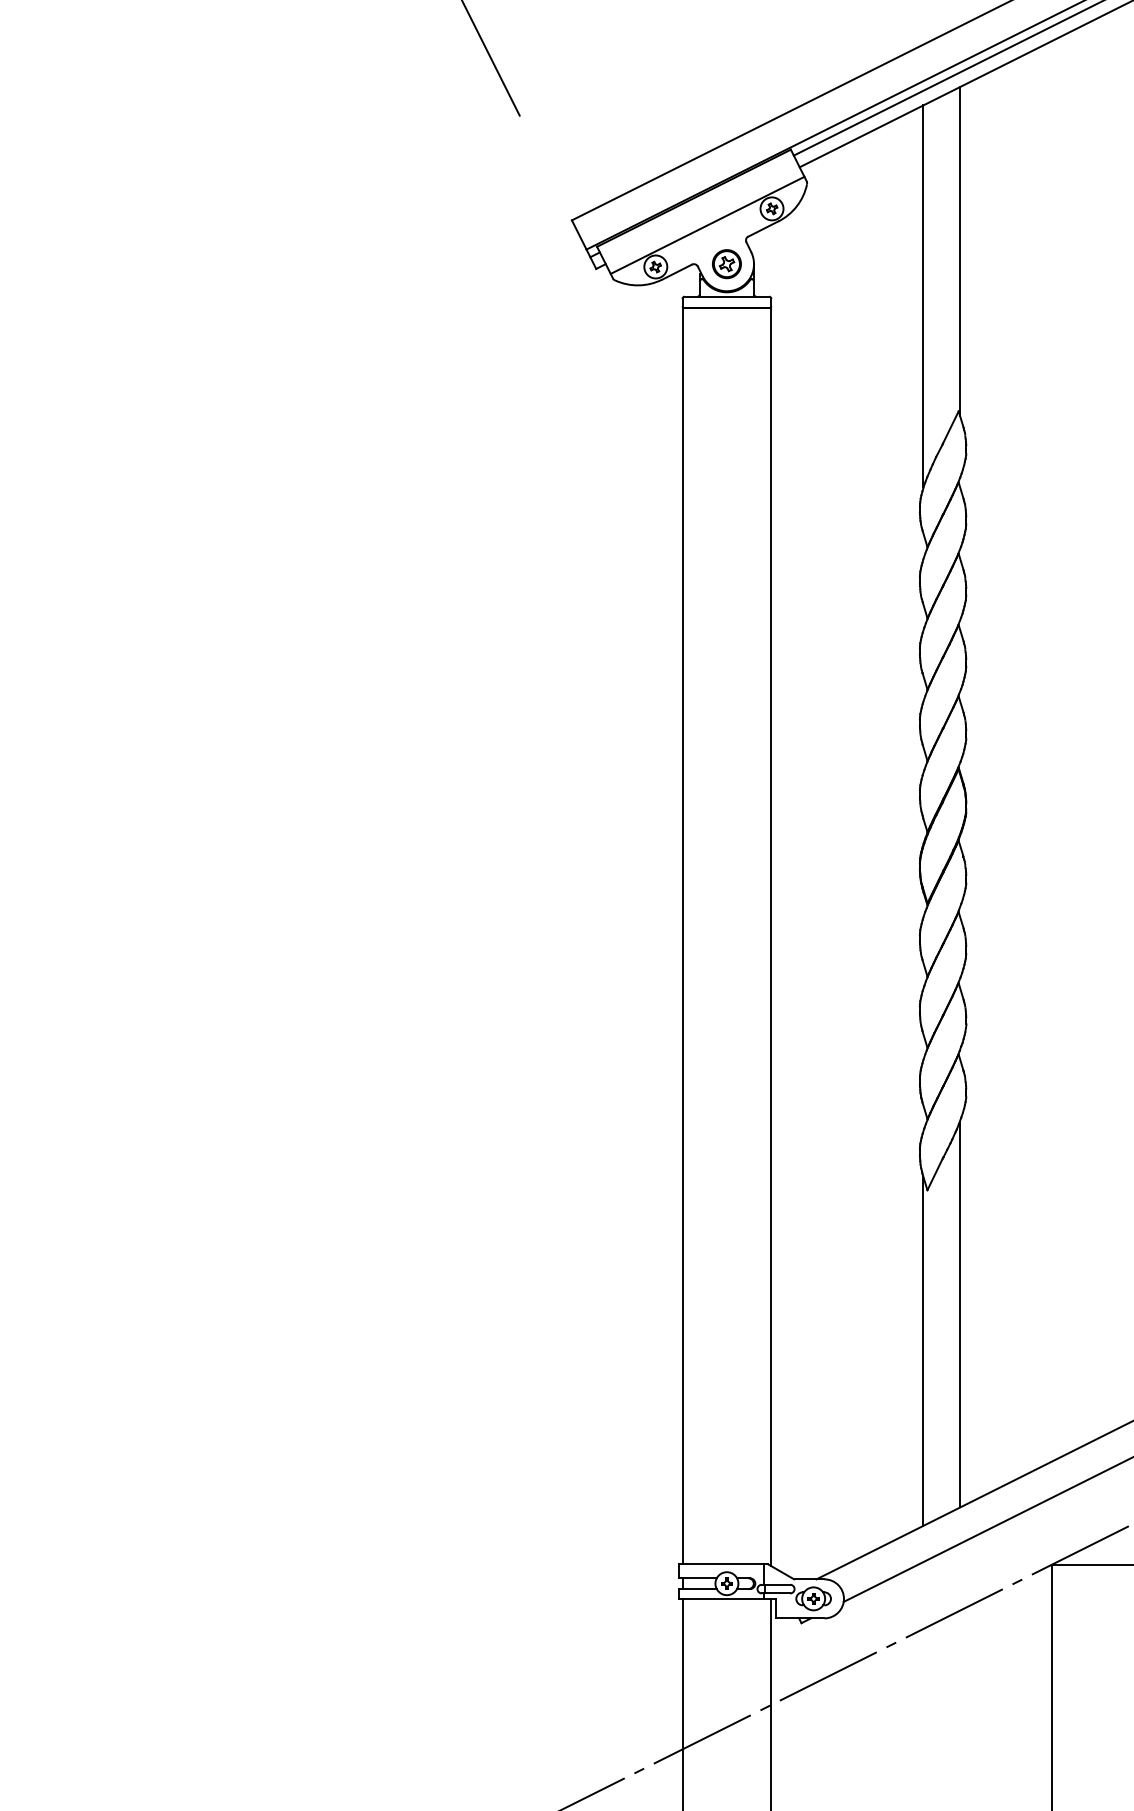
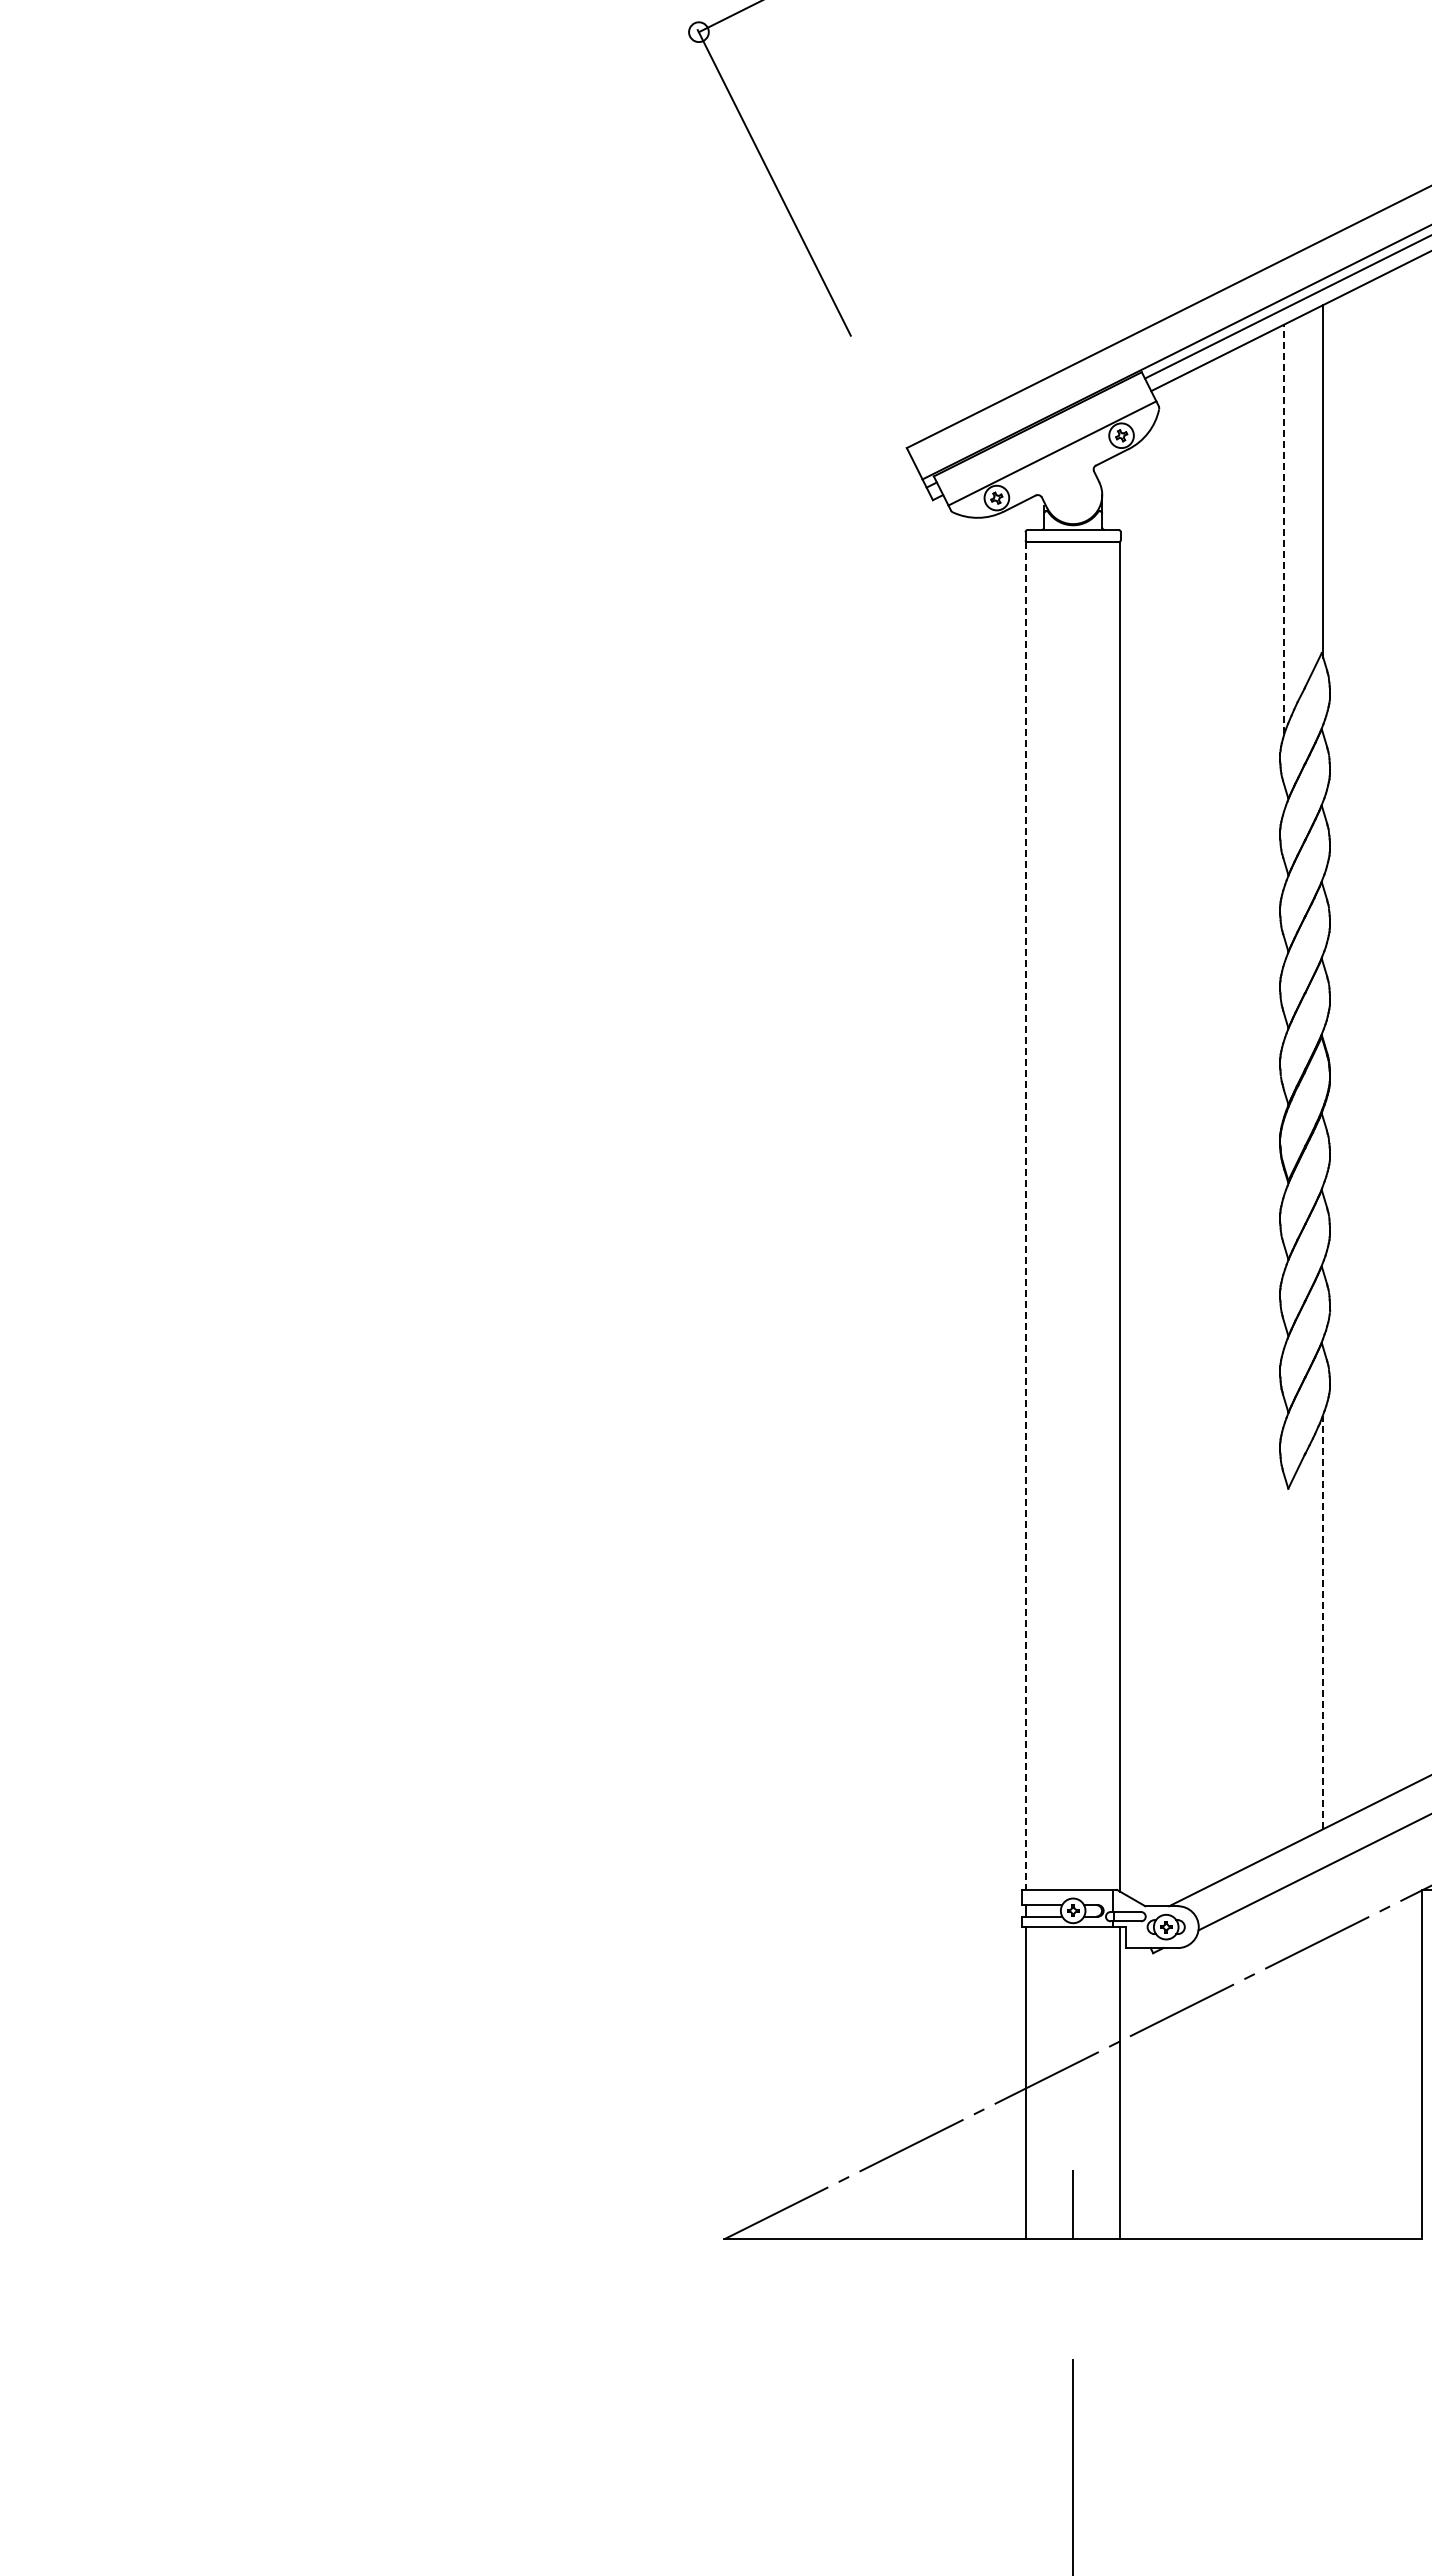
part: (727, 264) -> (1073, 495), removed
line: (922, 296) -> (1283, 529), solid -> dashed
line: (683, 936) -> (1026, 1216), solid -> dashed
line: (960, 1314) -> (1323, 1622), solid -> dashed
line: (922, 1351) -> (1283, 1661), removed

